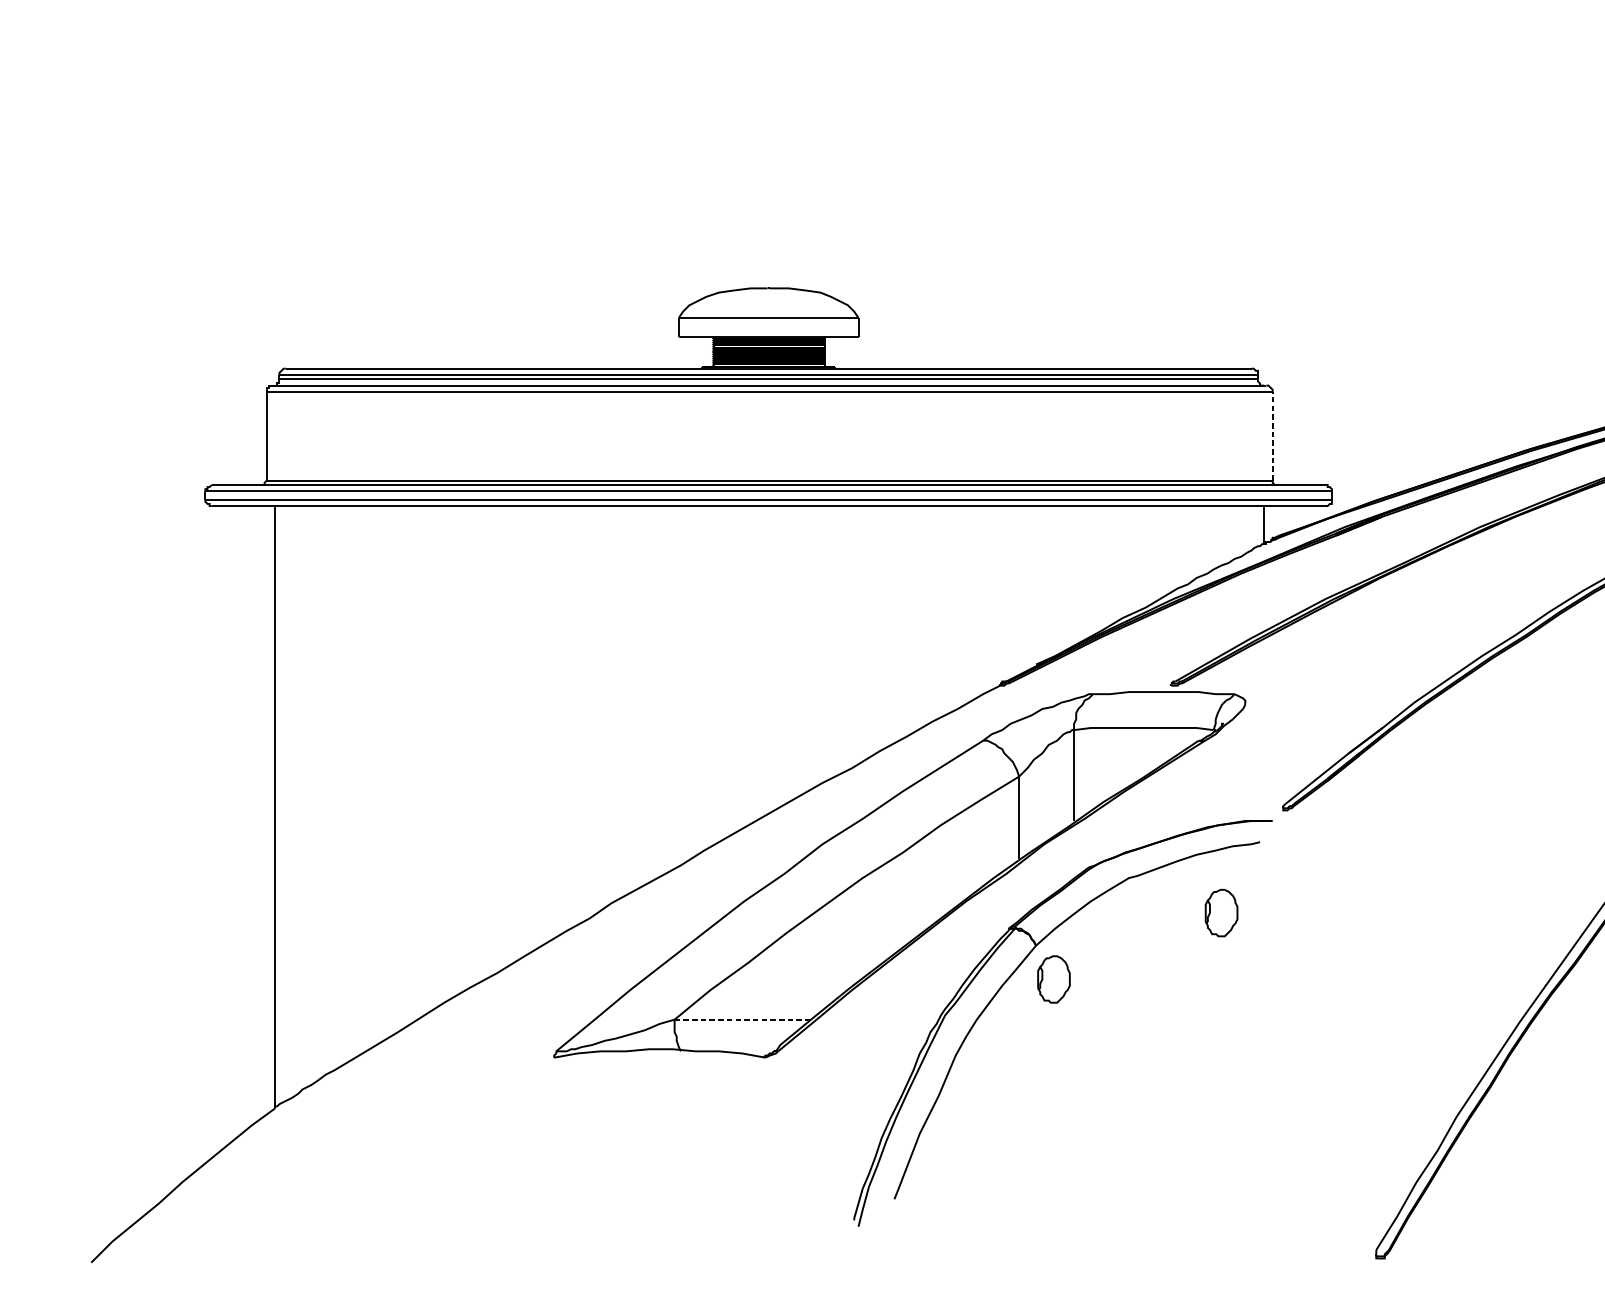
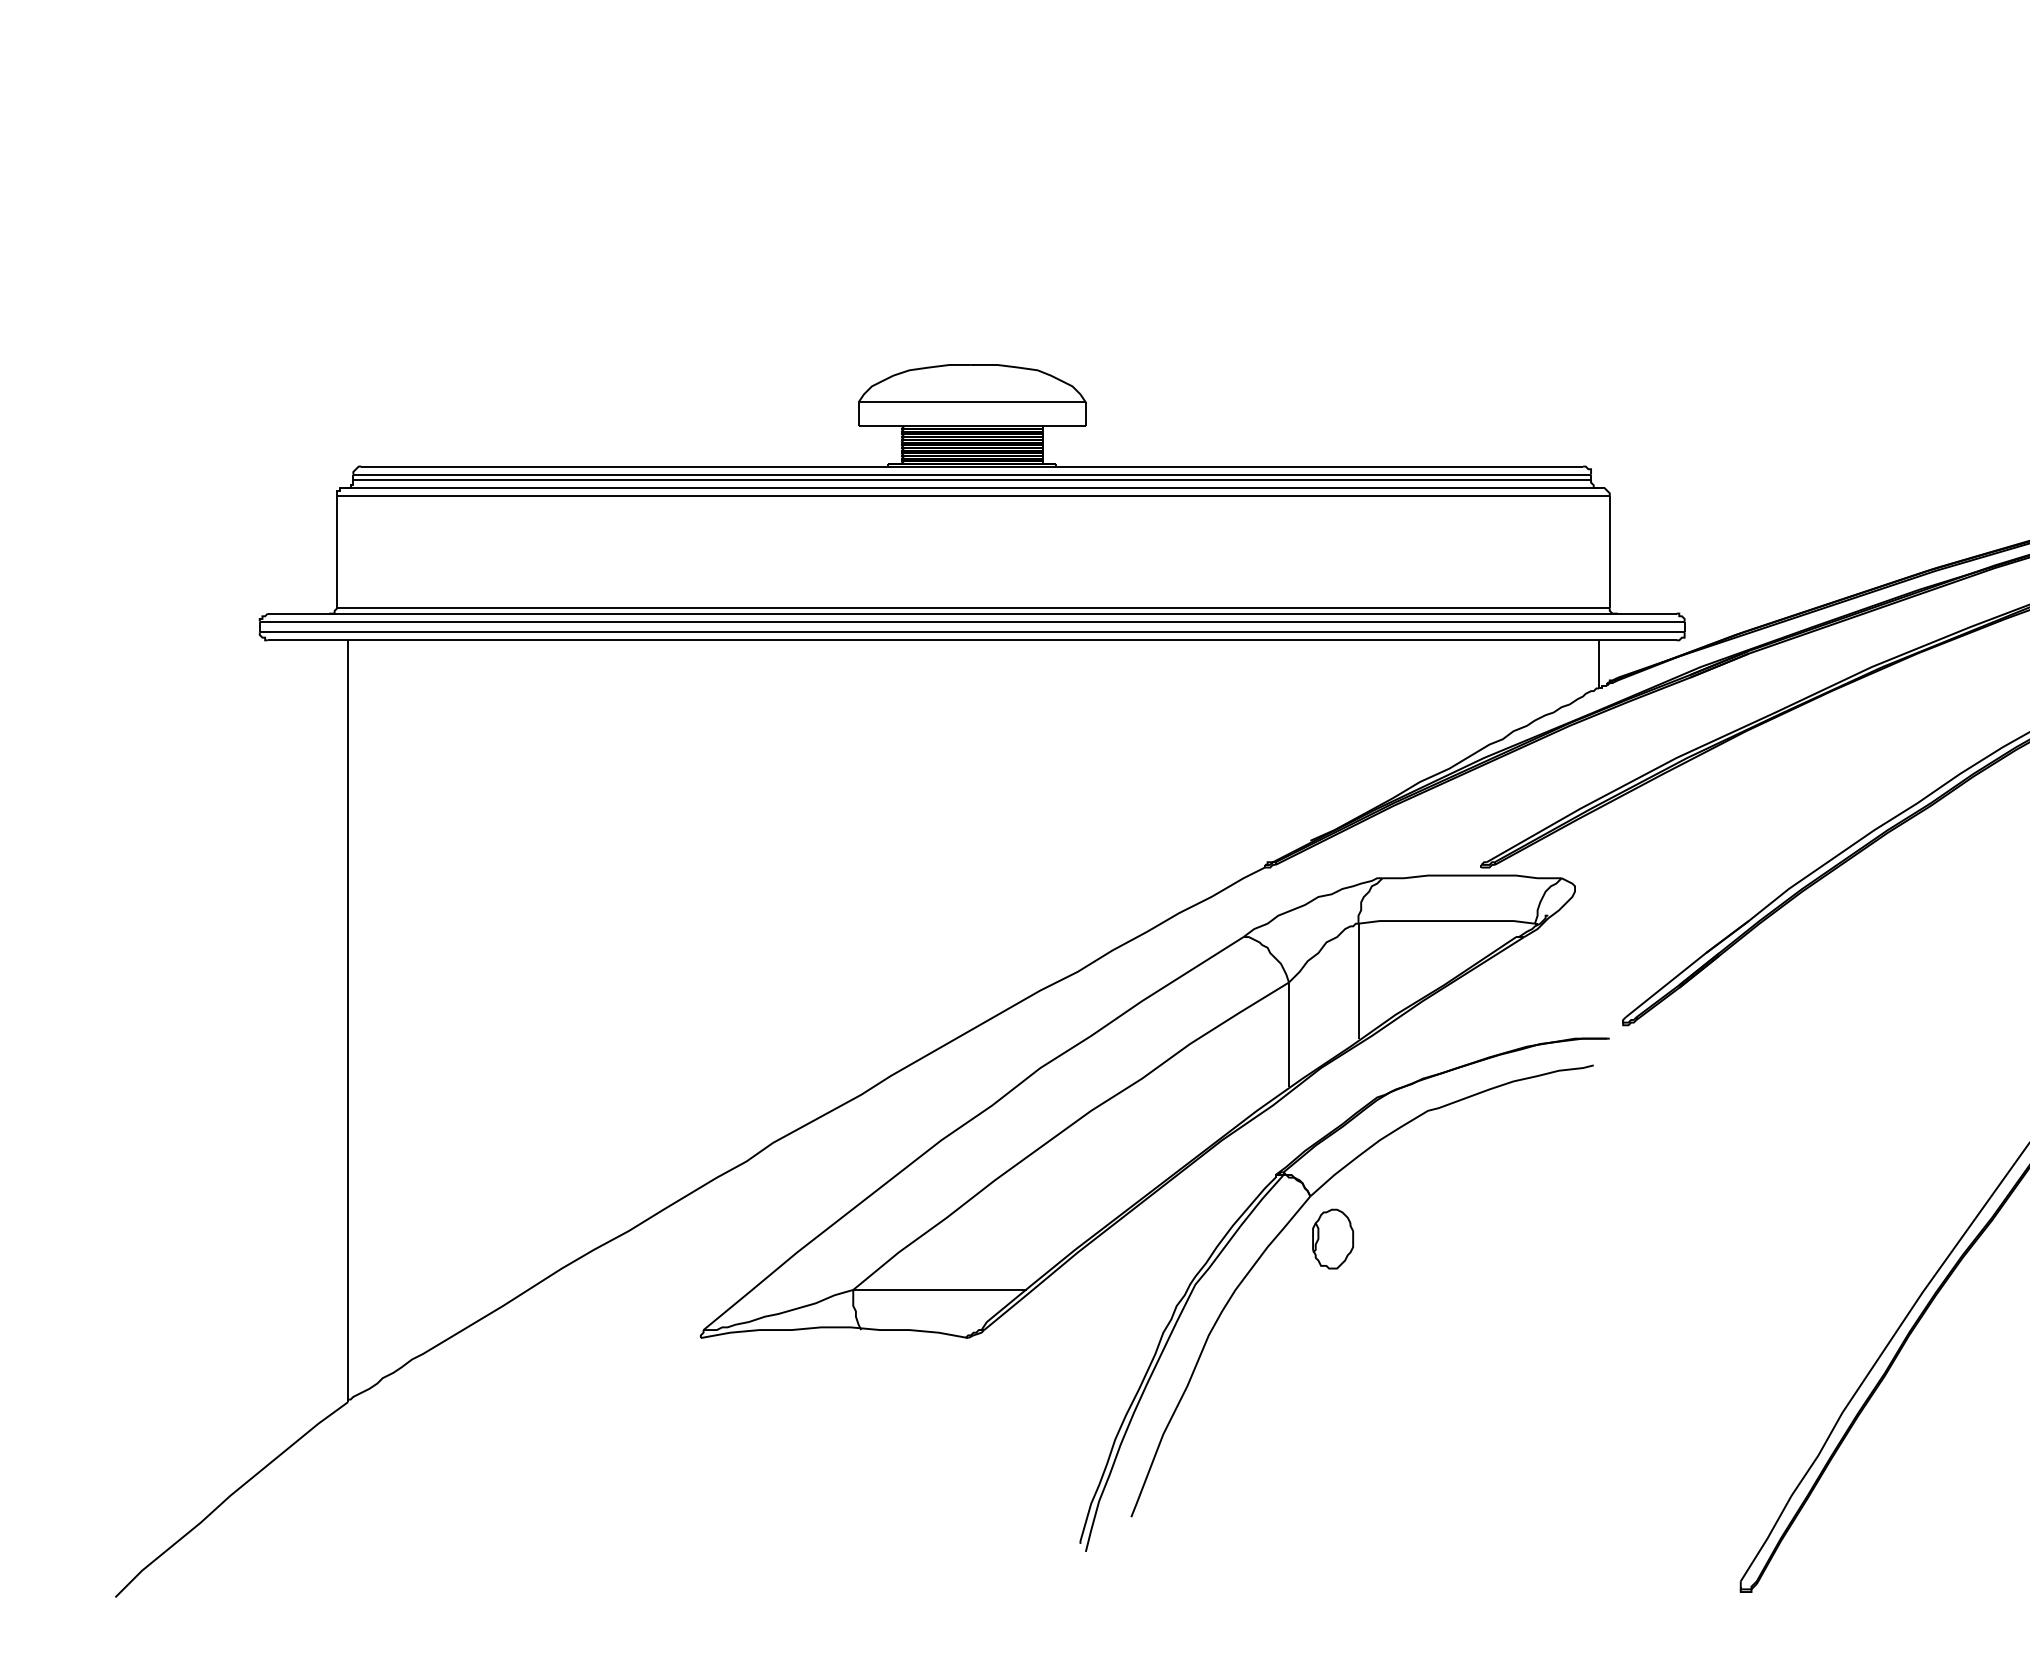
line: (1272, 435) -> (1609, 551), dashed -> solid
part: (1221, 912) -> (1545, 1154), removed
line: (743, 1019) -> (940, 1289), dashed -> solid

